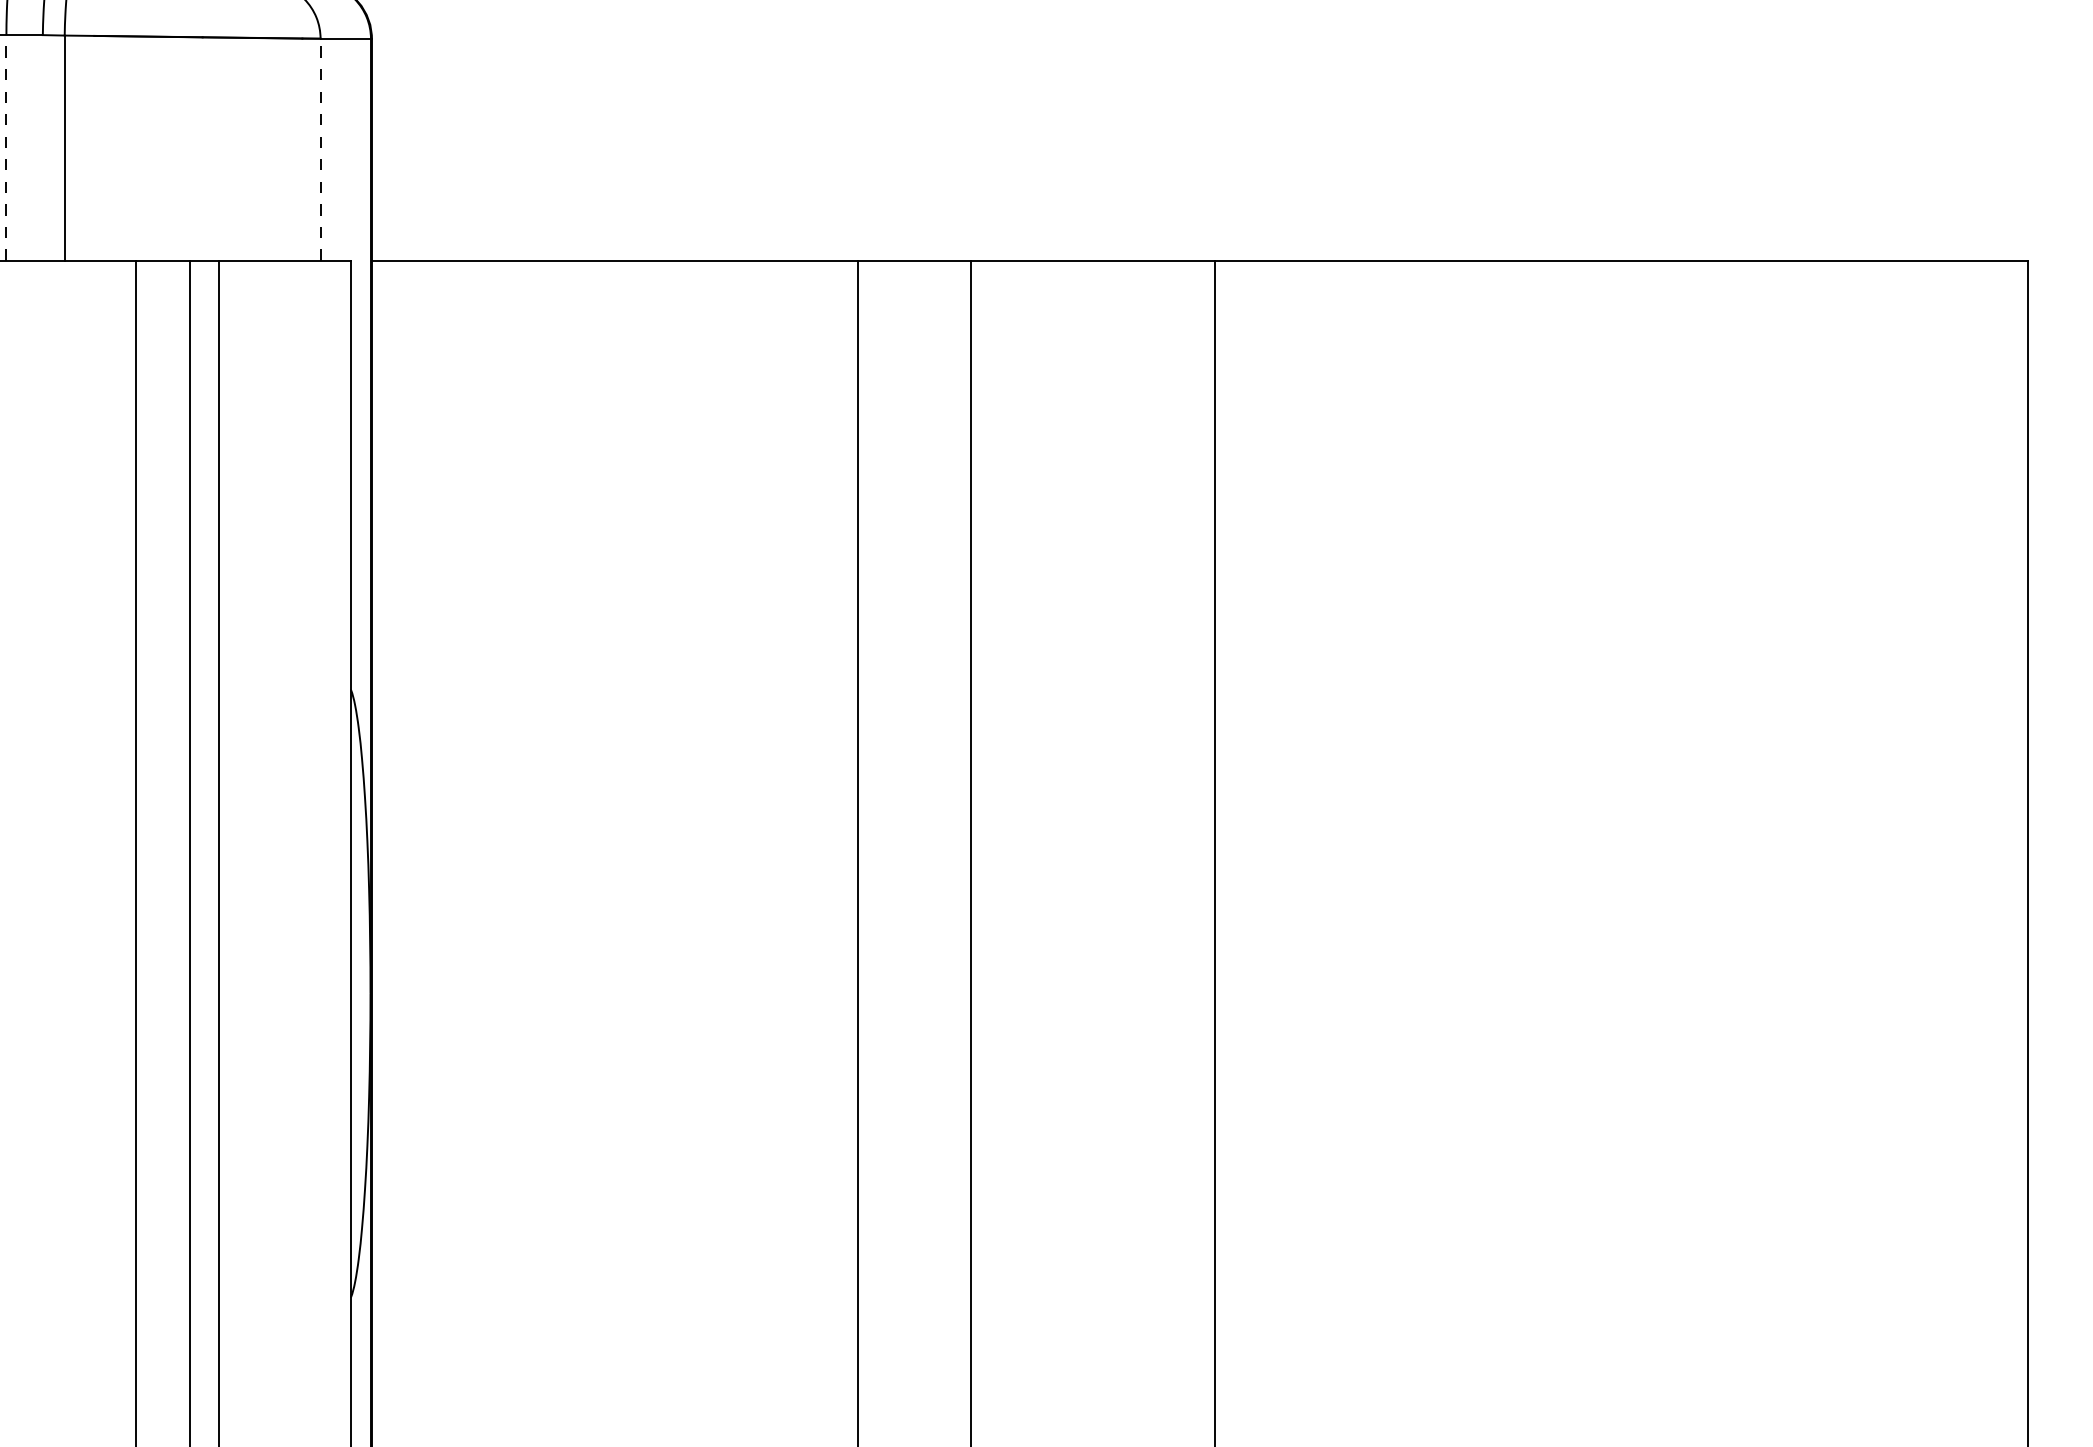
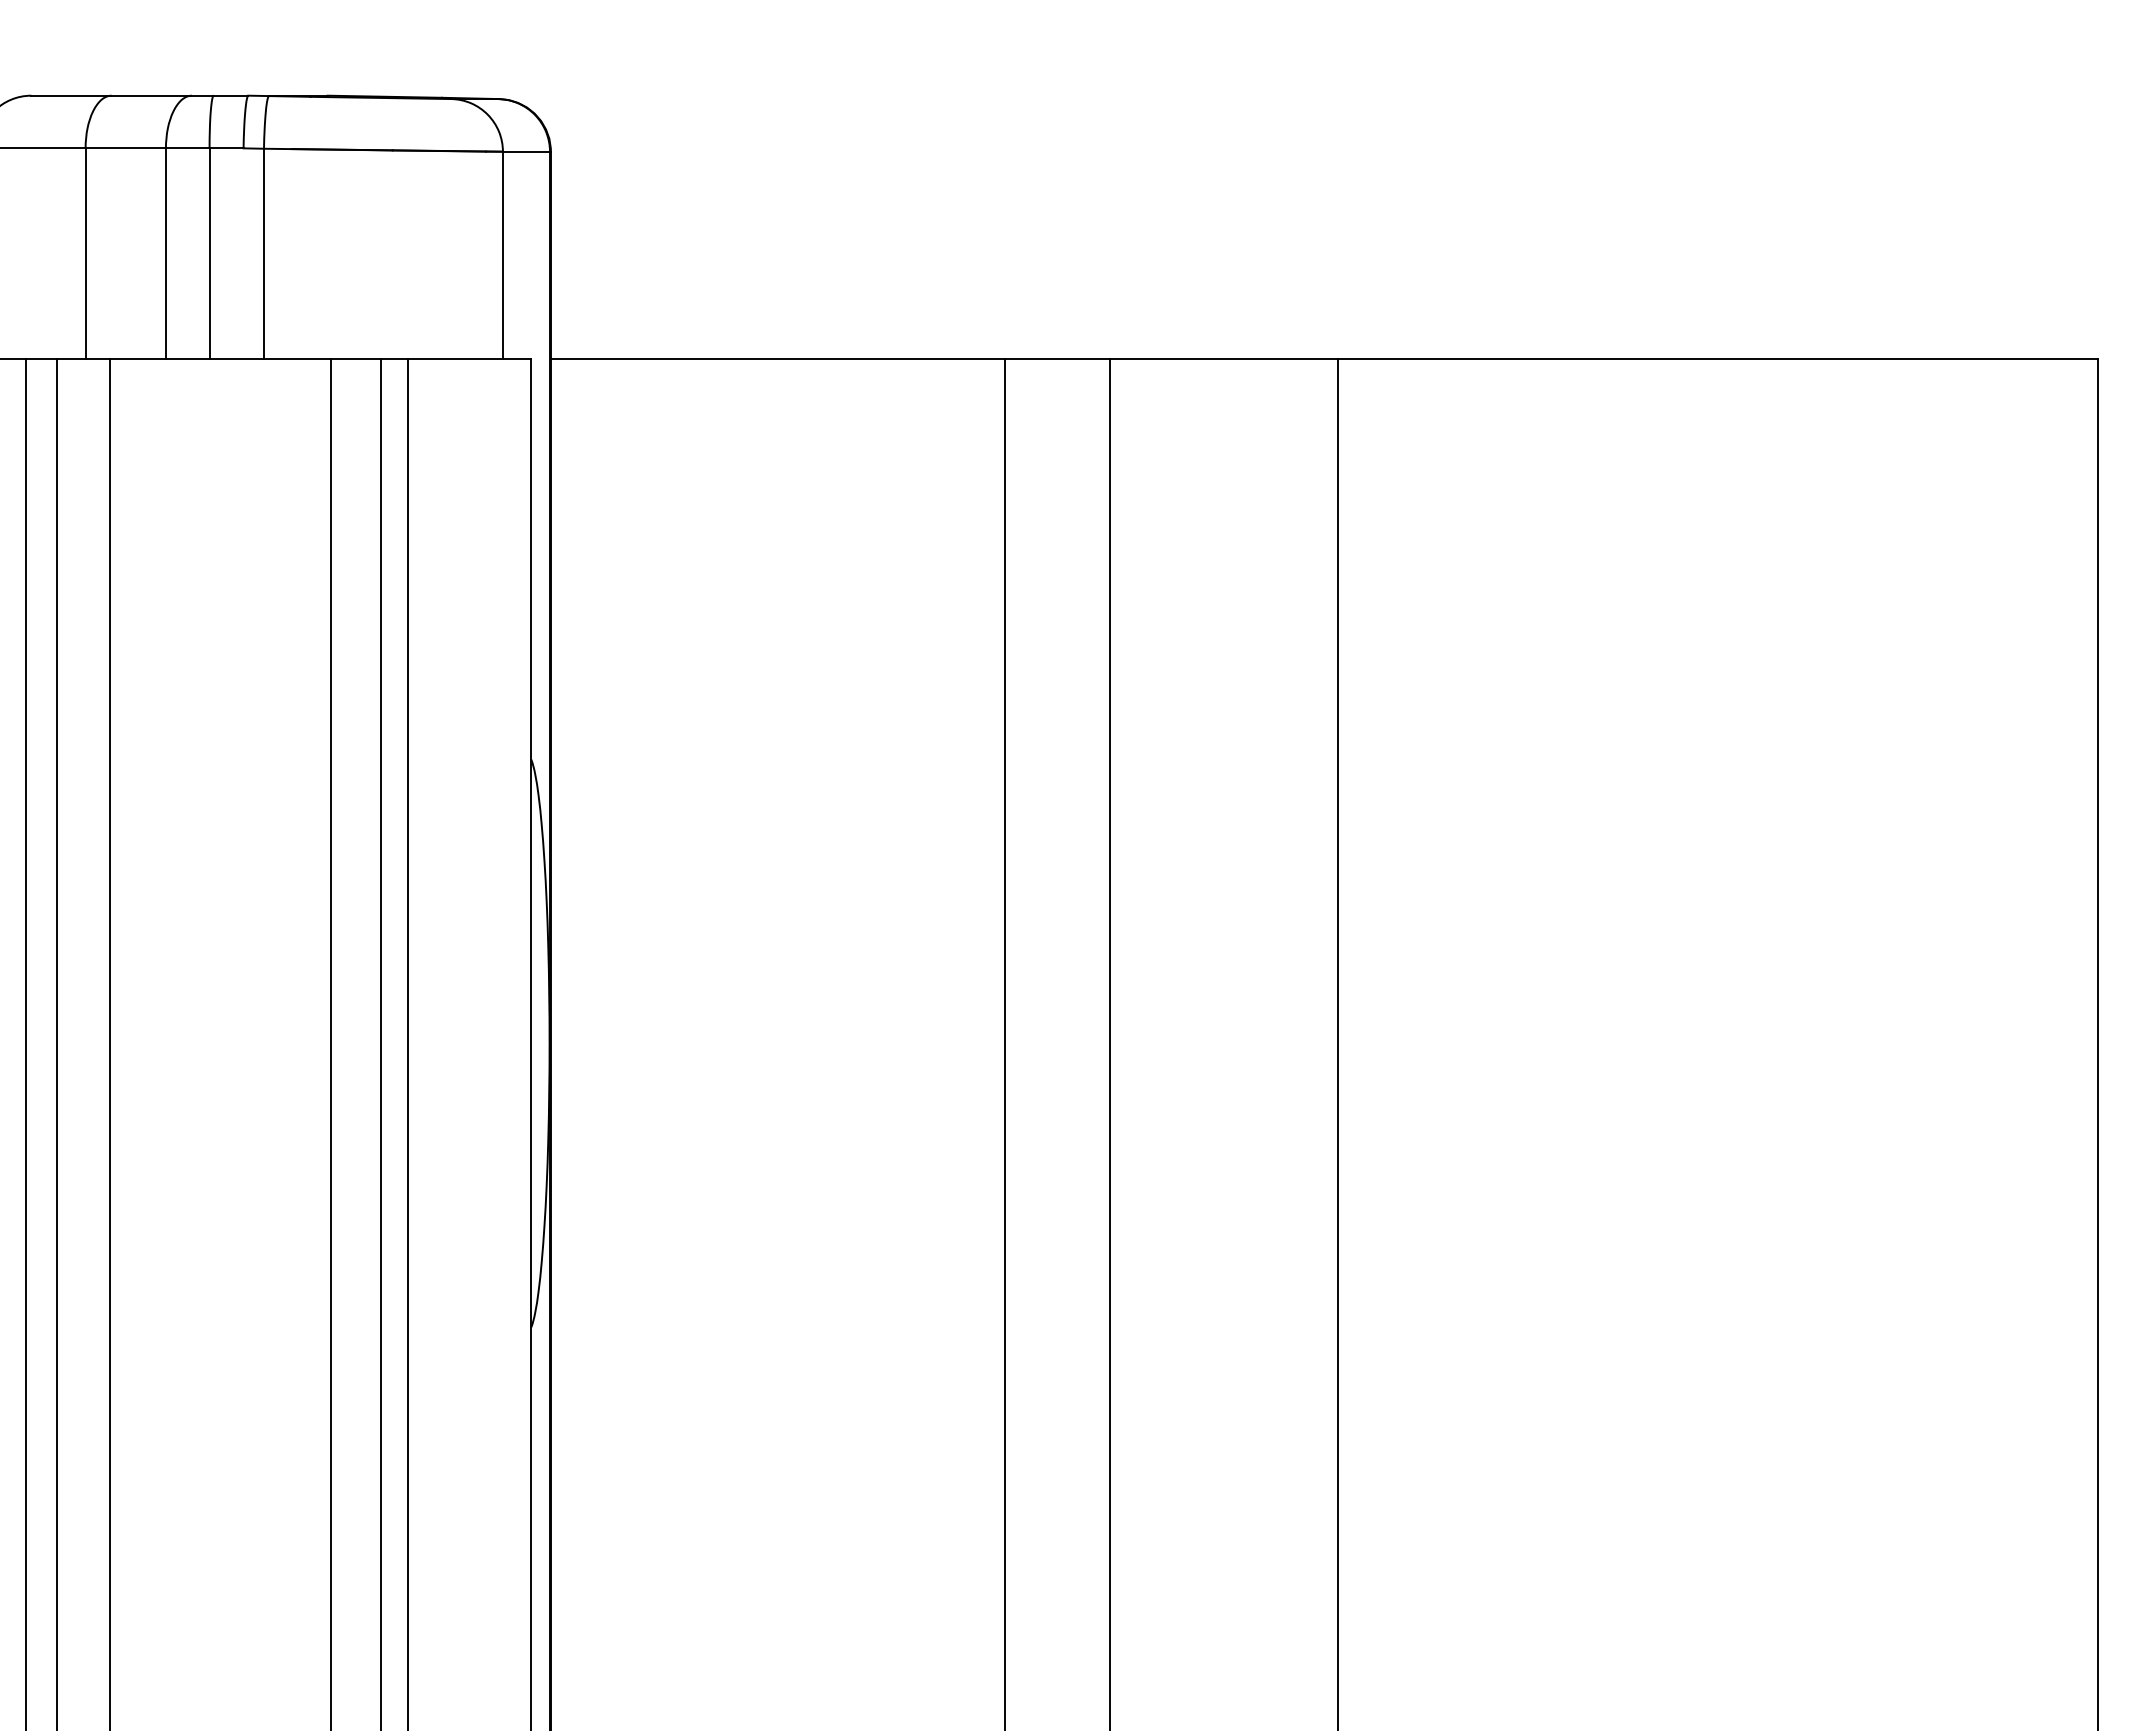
line: (6, 147) -> (209, 253), dashed -> solid
line: (320, 149) -> (502, 255), dashed -> solid

